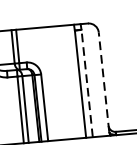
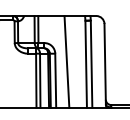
line: (104, 81) -> (105, 63), dashed -> solid
line: (55, 82) -> (66, 61), added
line: (87, 82) -> (91, 63), dashed -> solid

